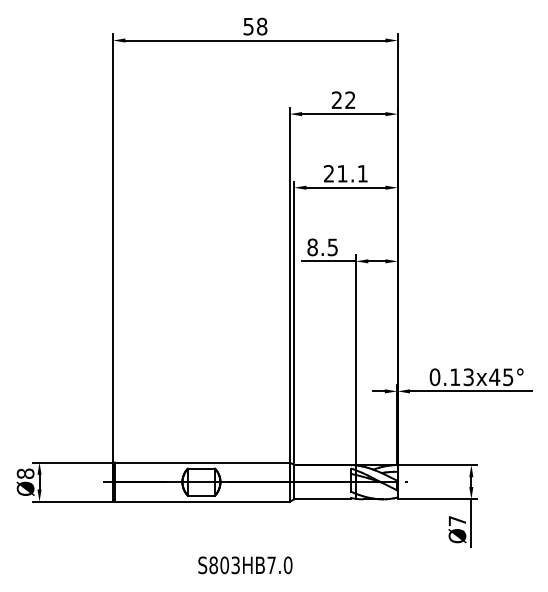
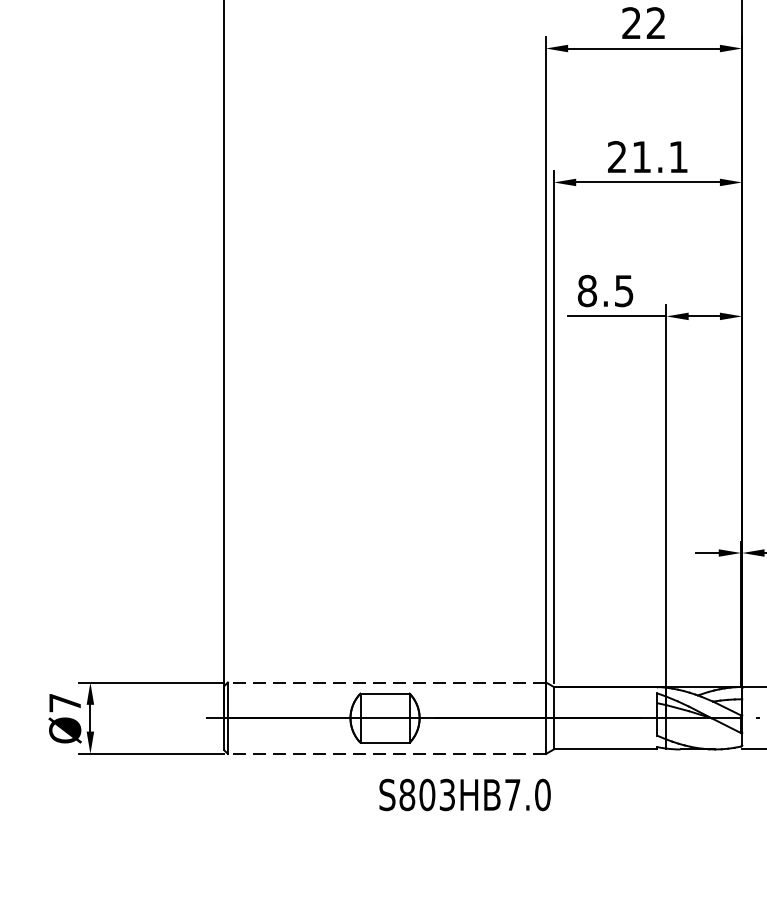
line: (202, 462) -> (386, 682), solid -> dashed
text: (25, 473) -> (64, 702), Ø8 -> Ø7
line: (202, 501) -> (386, 753), solid -> dashed
text: (245, 565) -> (465, 795), moved

